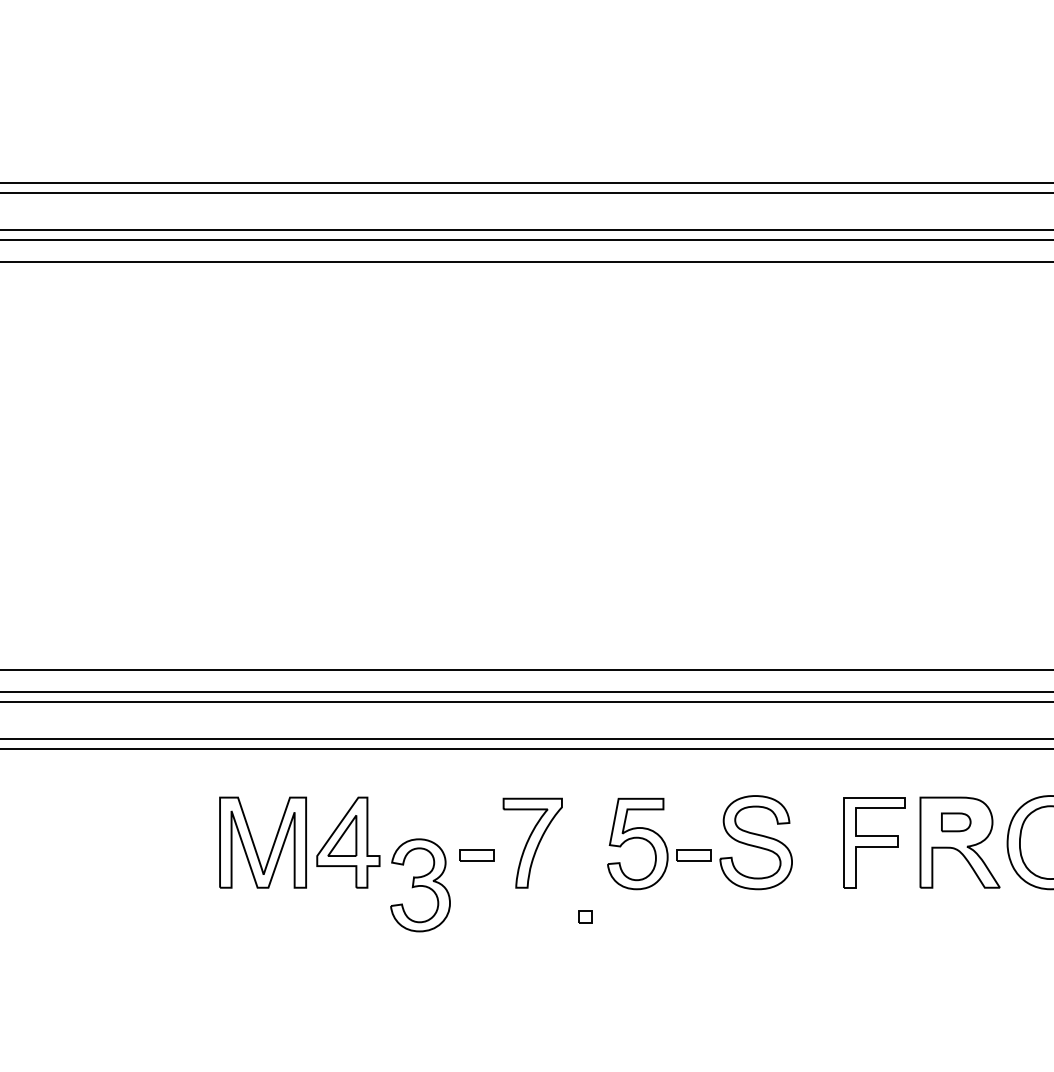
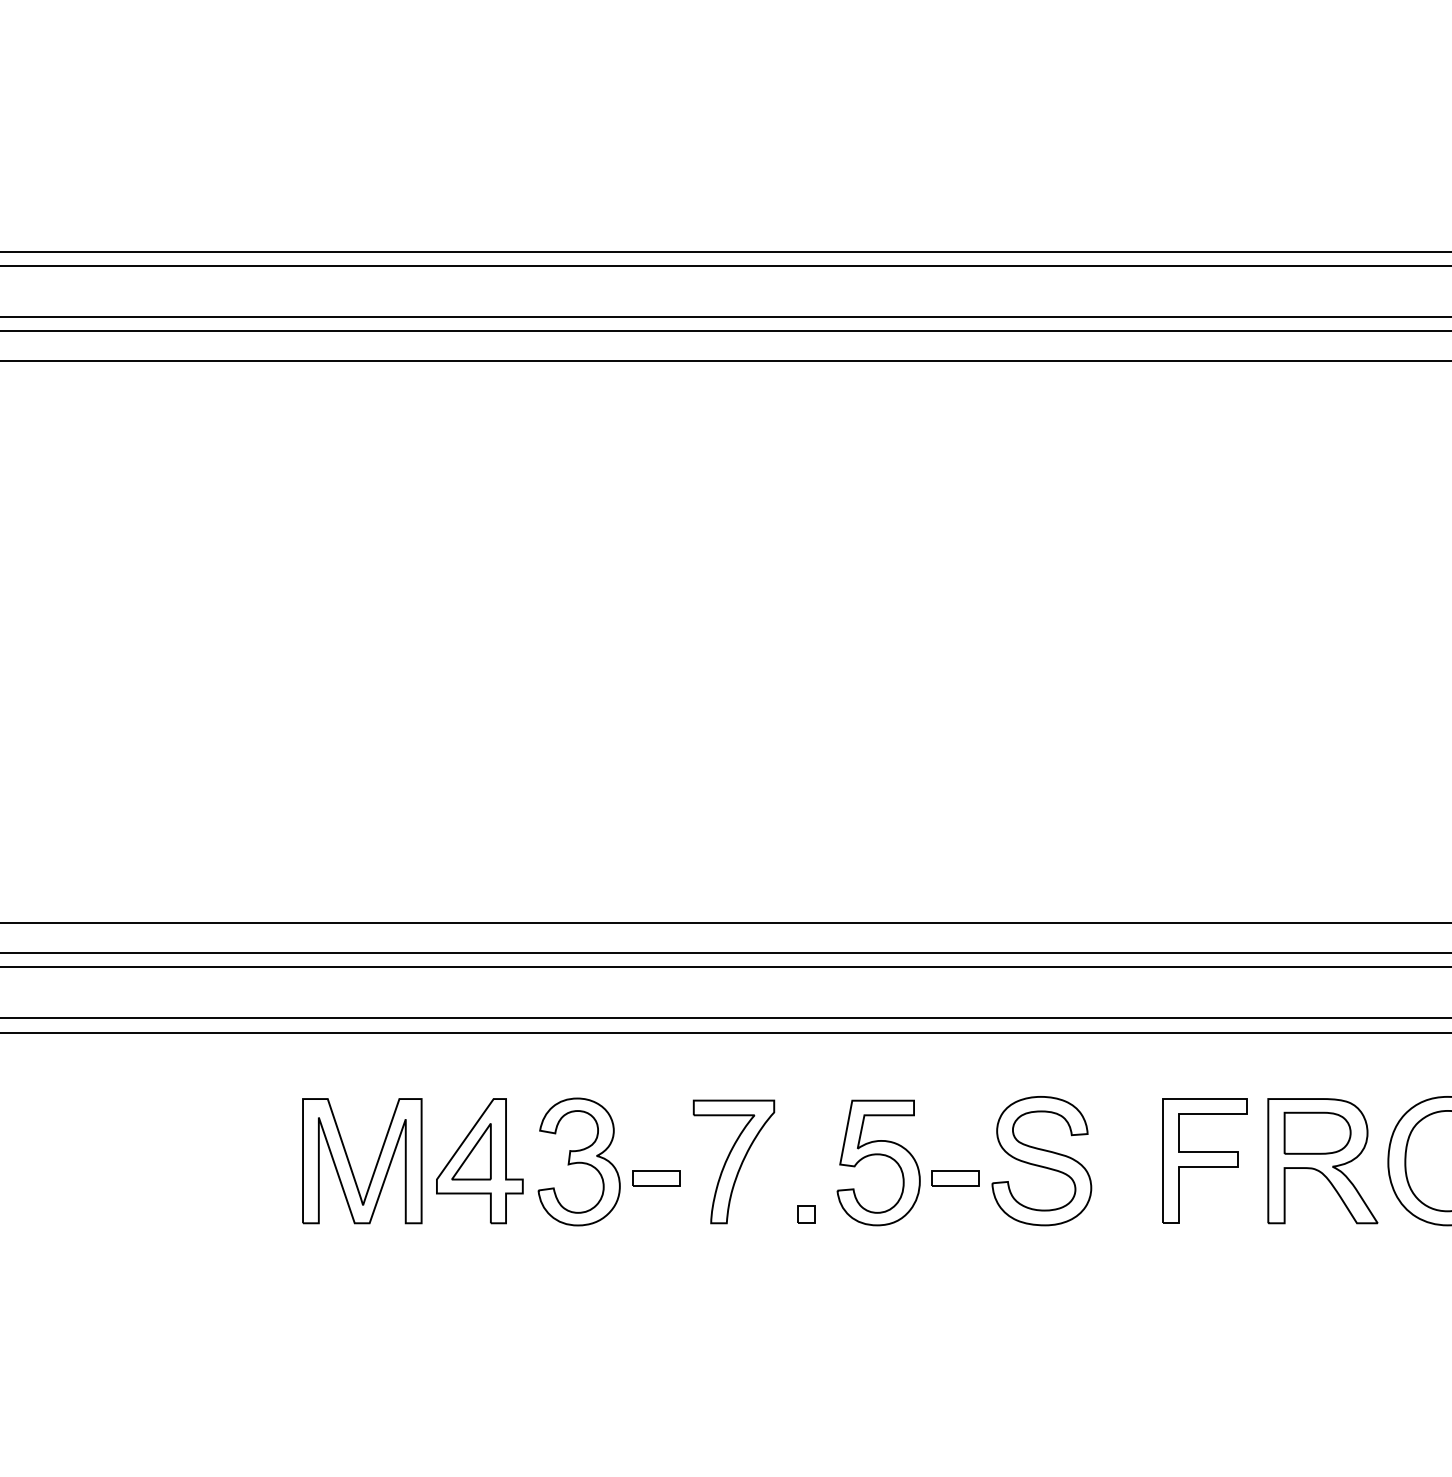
part: (956, 821) -> (1317, 1132), size x1.67
part: (419, 885) -> (578, 1161), moved
part: (585, 916) -> (806, 1214), moved

